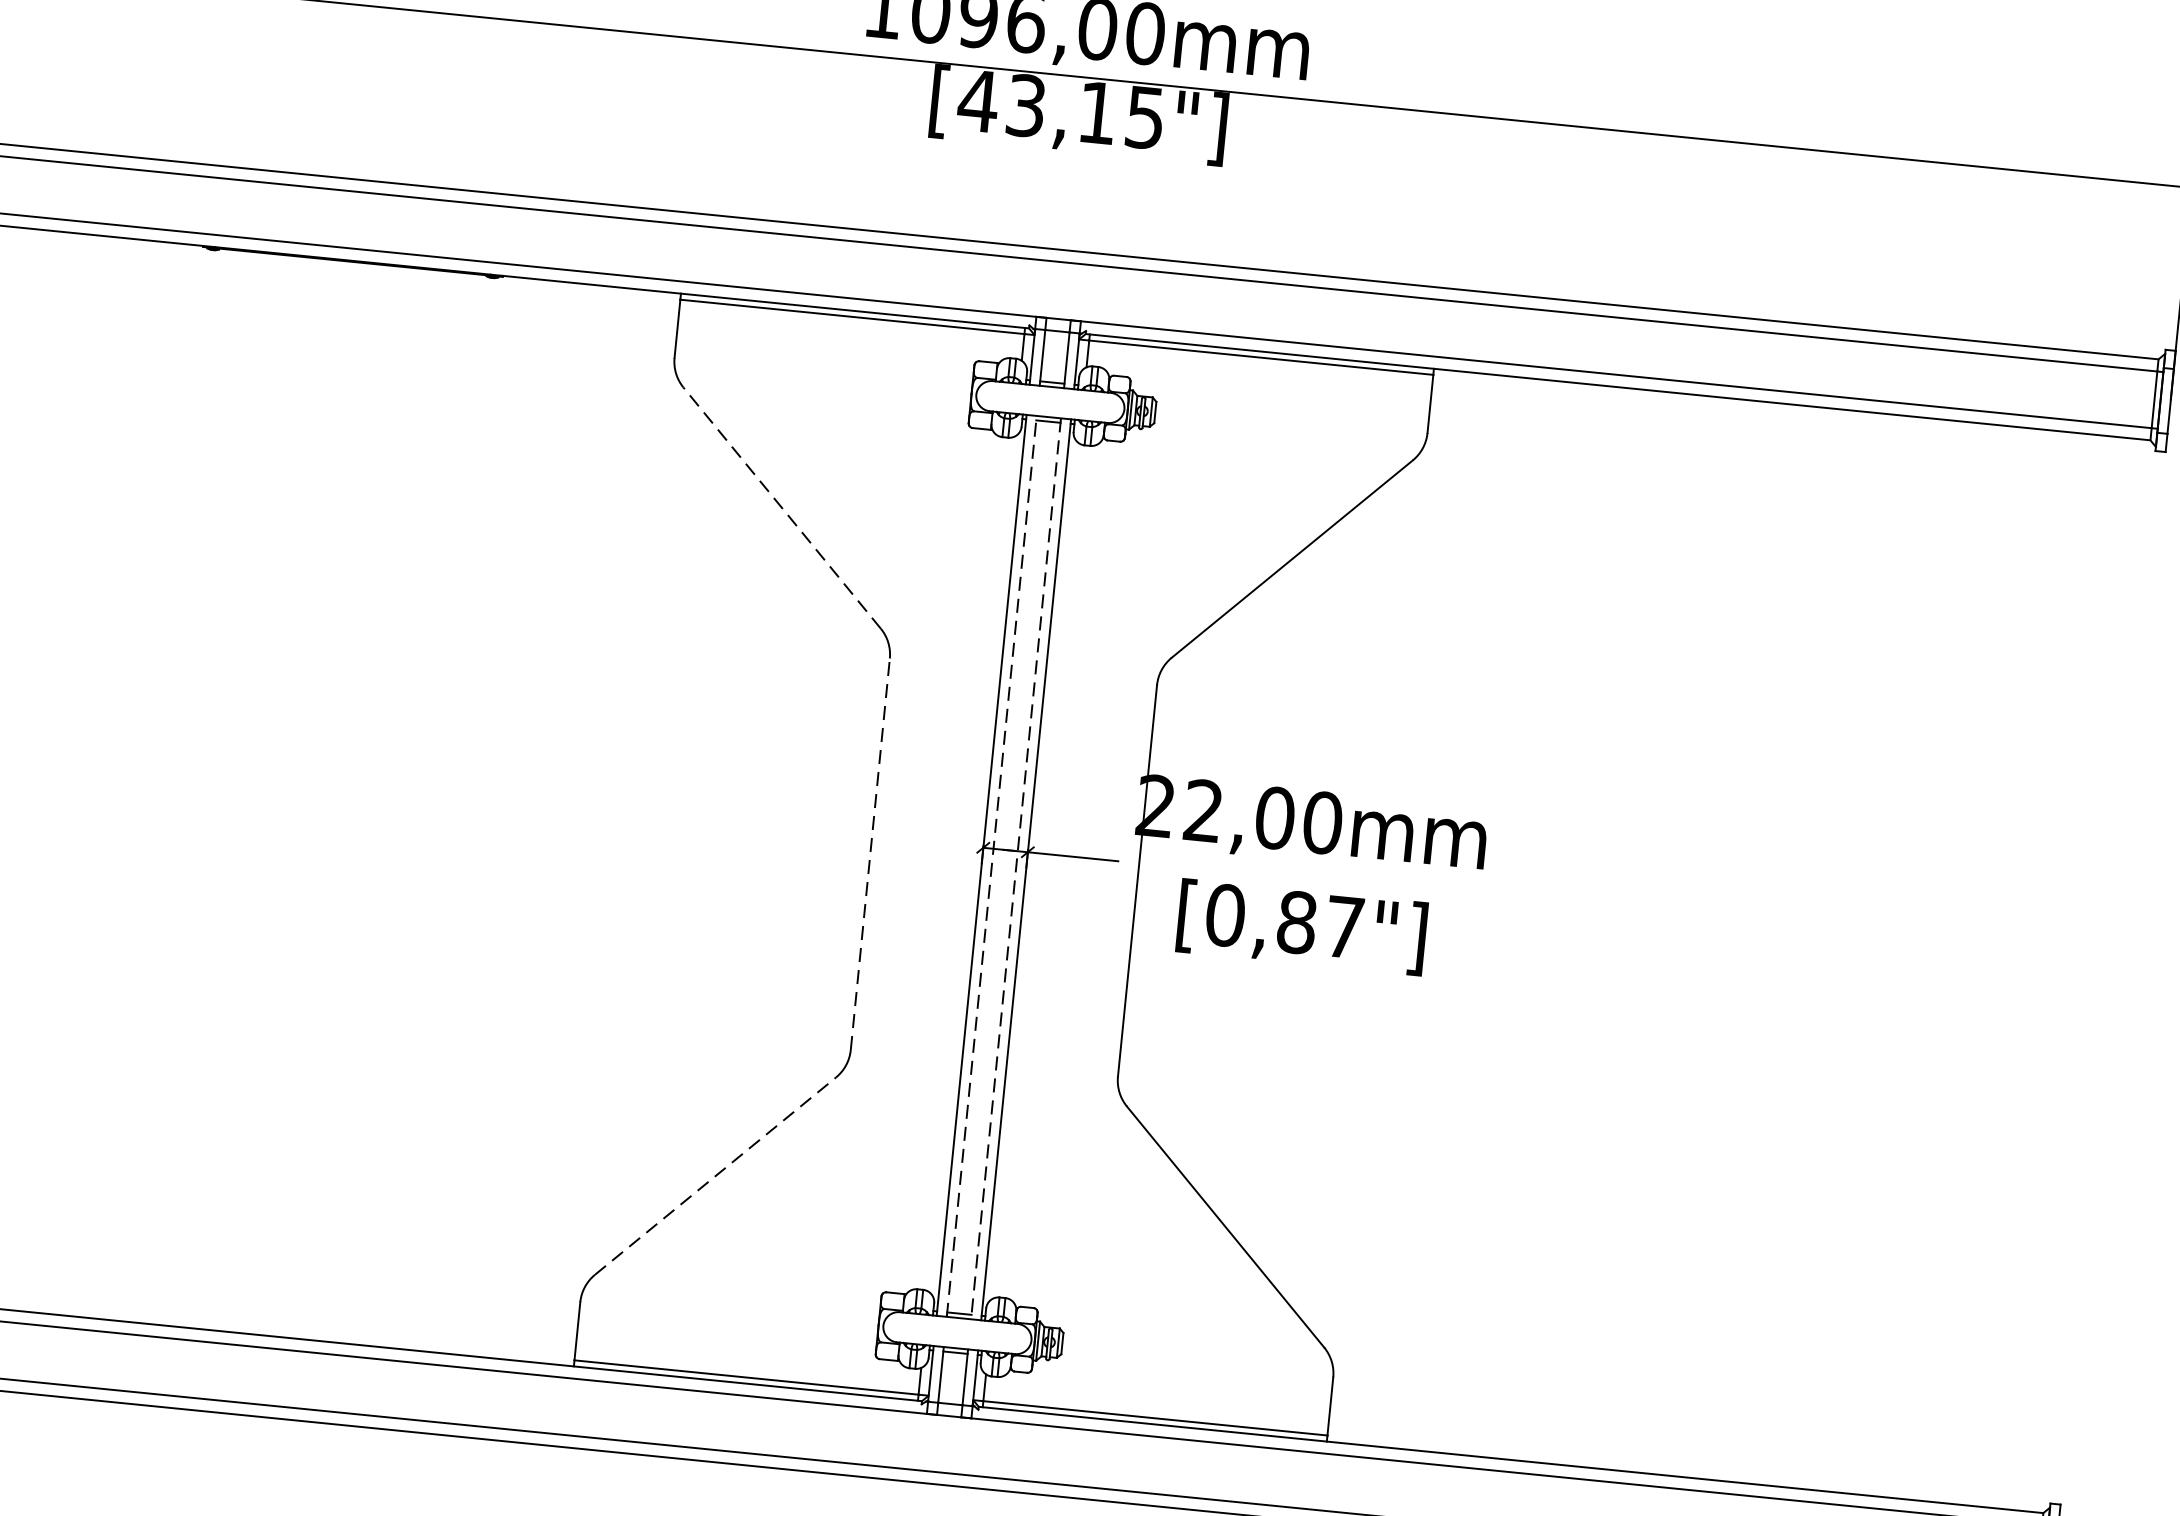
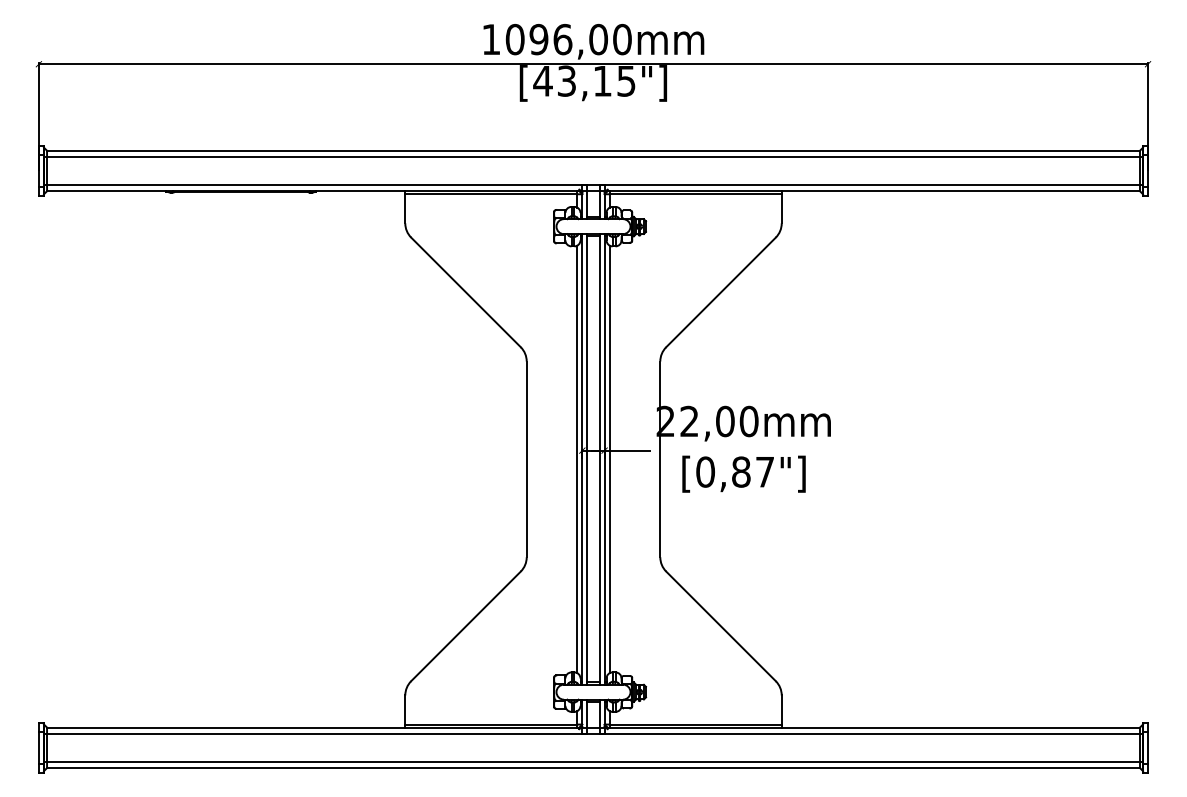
line: (781, 508) -> (465, 292), dashed -> solid
line: (869, 854) -> (526, 459), dashed -> solid
line: (971, 864) -> (577, 459), added
line: (992, 864) -> (587, 458), dashed -> solid
line: (1015, 868) -> (599, 459), dashed -> solid
line: (1035, 870) -> (609, 459), added
line: (716, 1176) -> (466, 626), dashed -> solid

